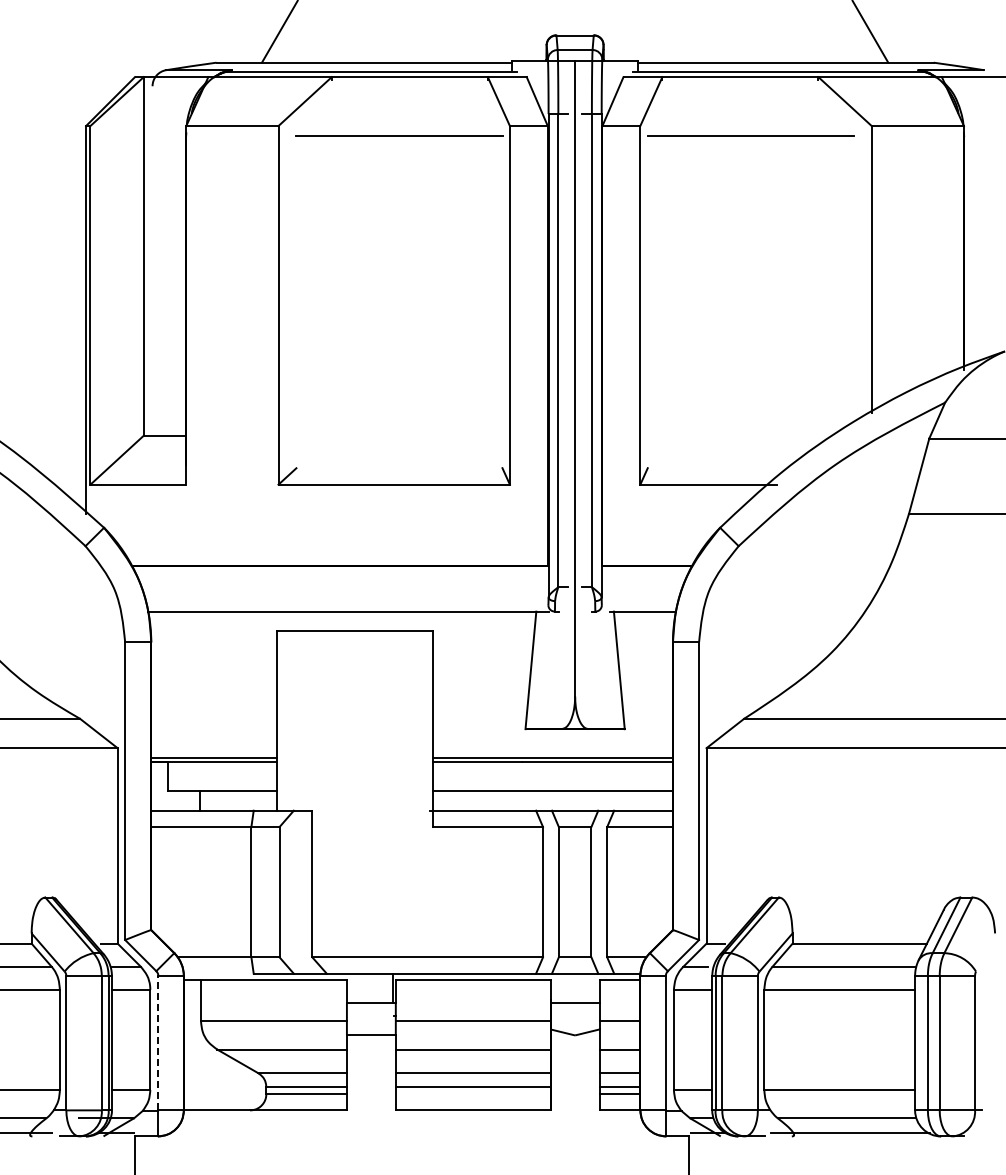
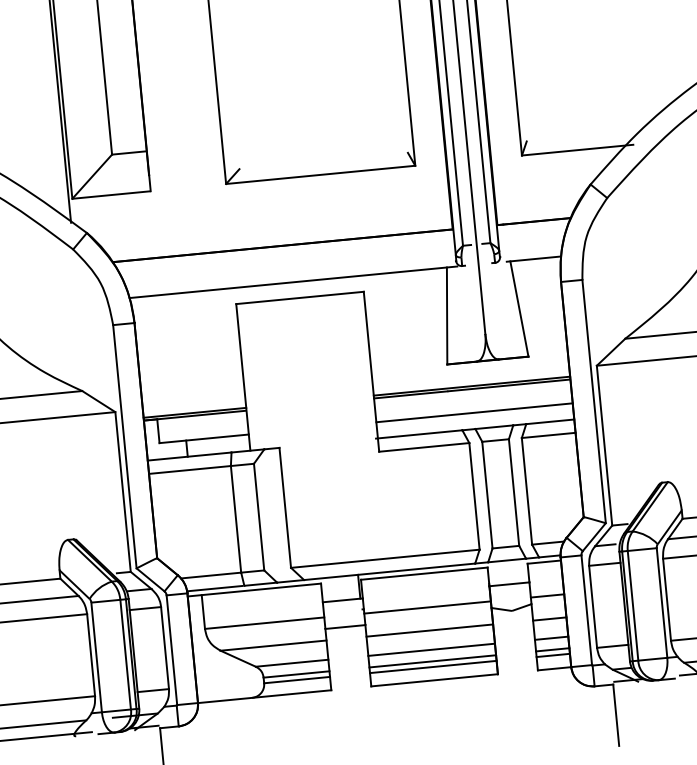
line: (217, 973) -> (214, 588), added
line: (158, 1042) -> (171, 649), dashed -> solid
line: (472, 1094) -> (432, 667), added

